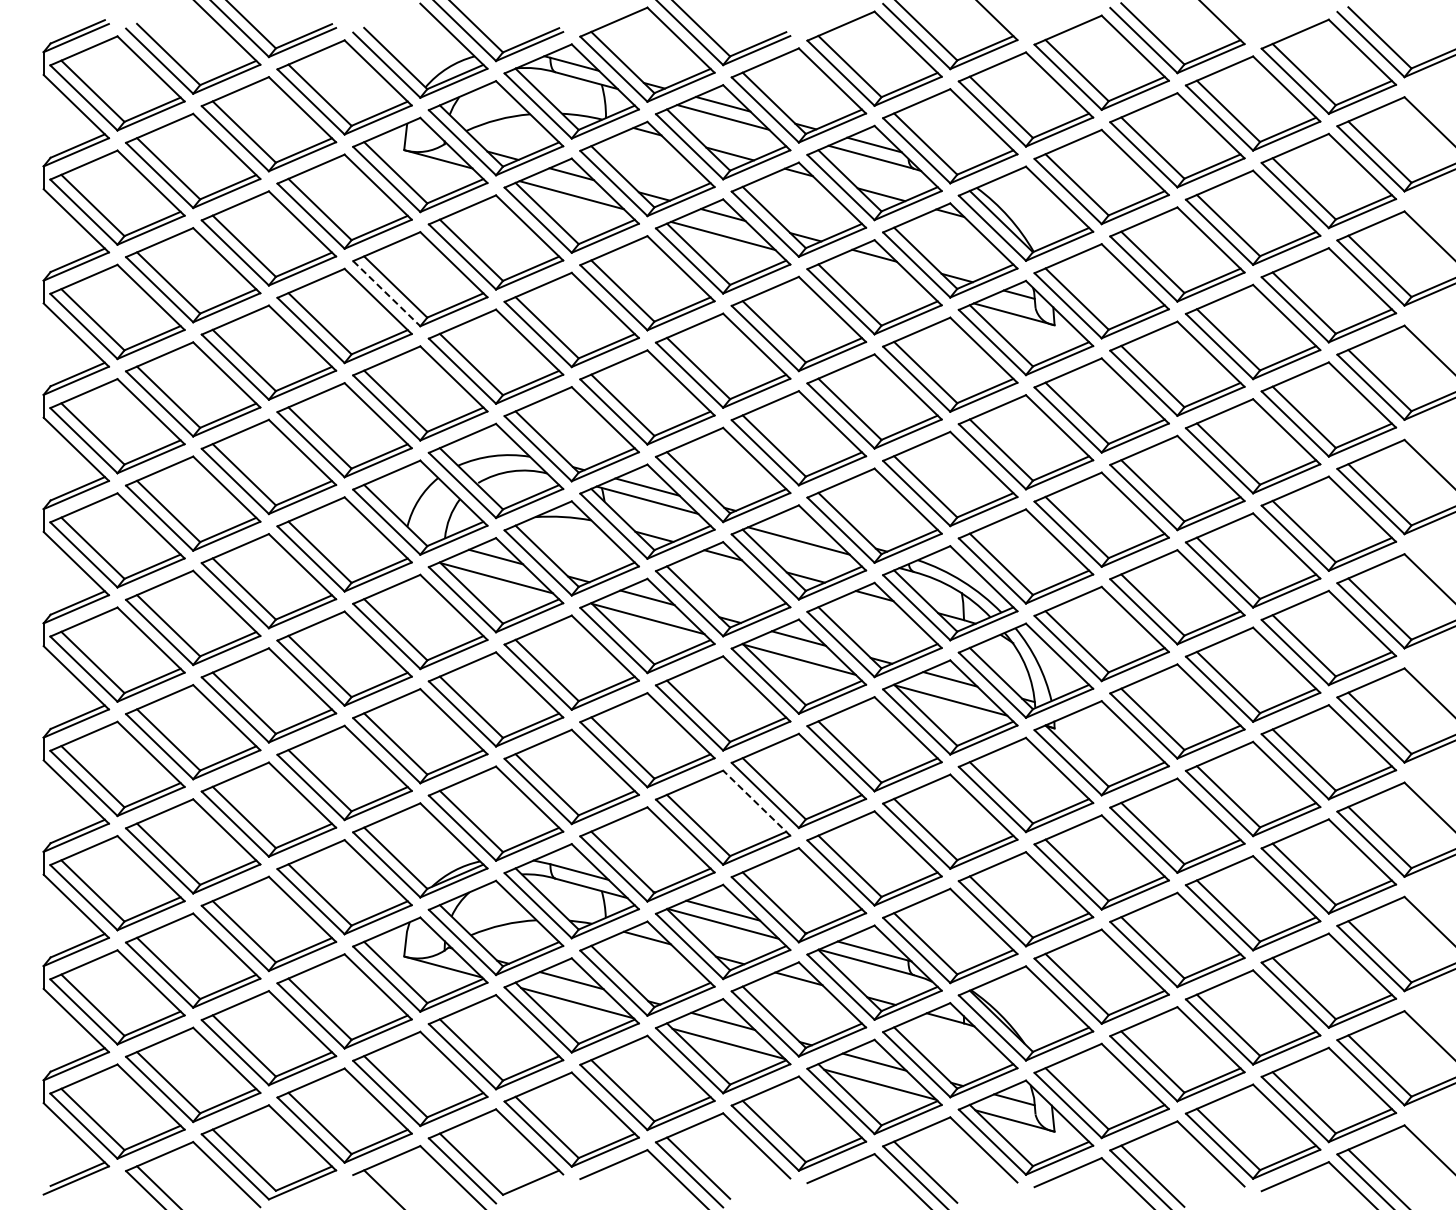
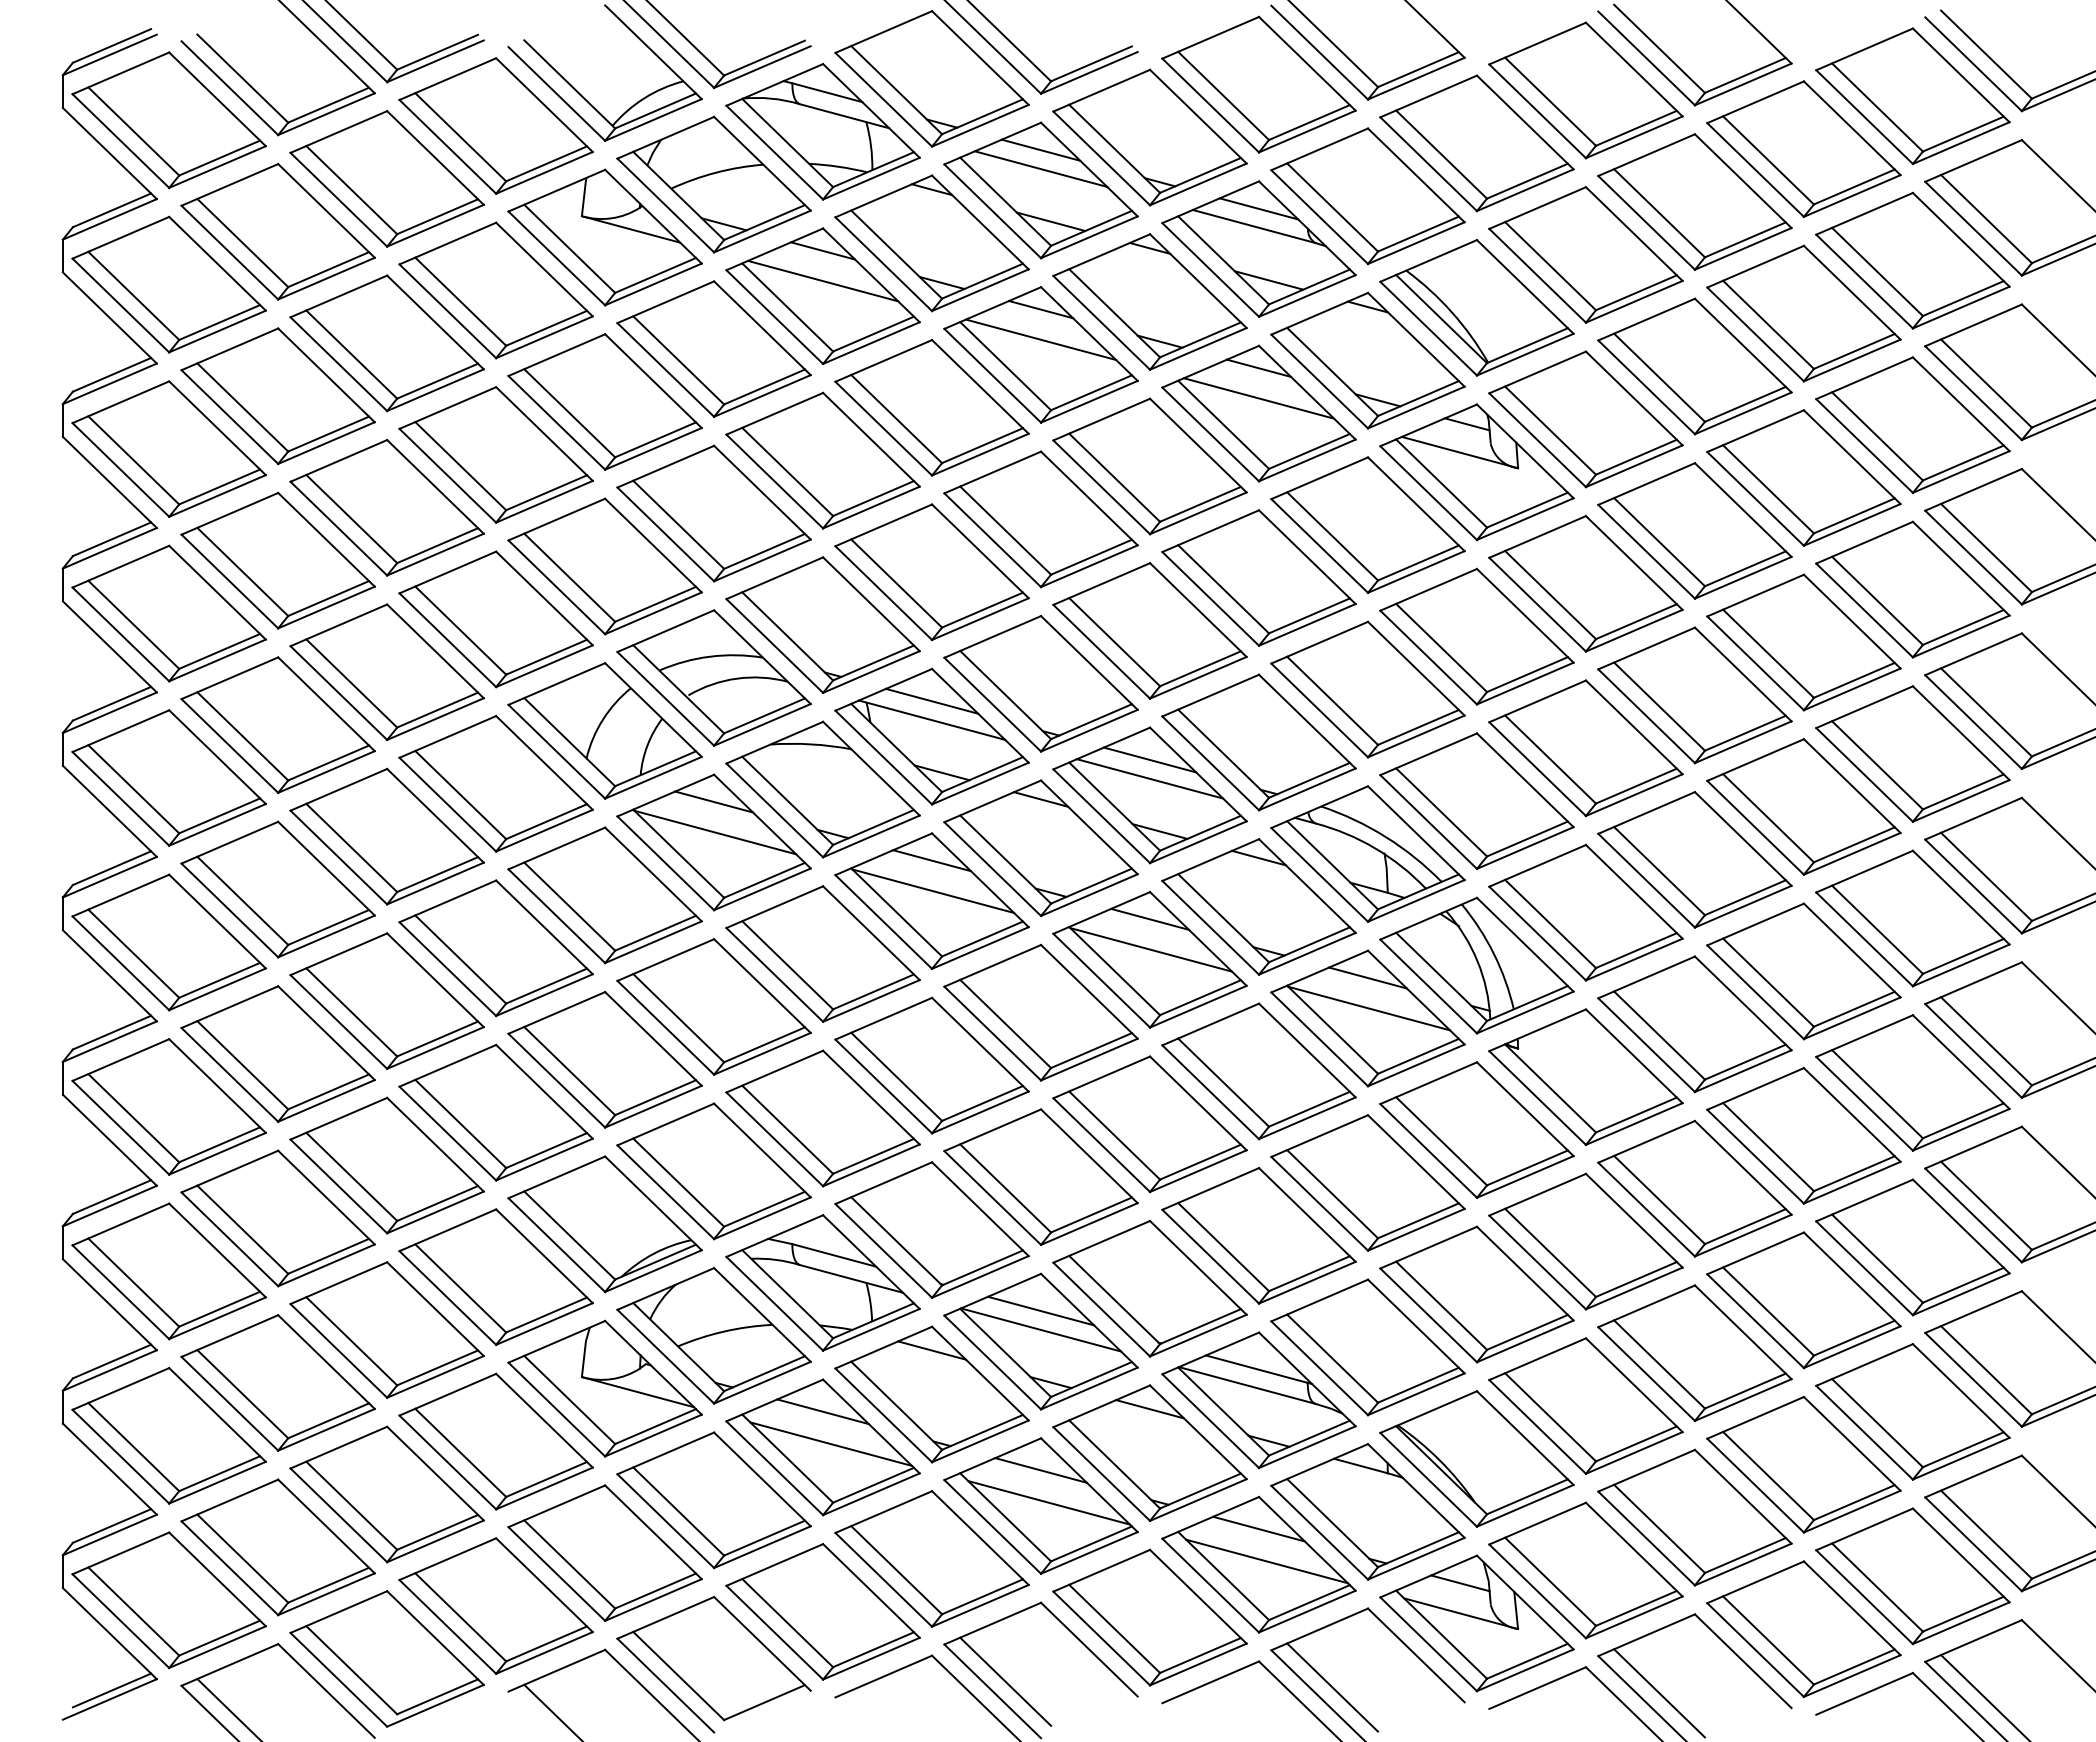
line: (874, 276) -> (1258, 398), added
line: (386, 293) -> (556, 422), dashed -> solid
line: (798, 527) -> (1149, 759), added
line: (756, 803) -> (1089, 1156), dashed -> solid

